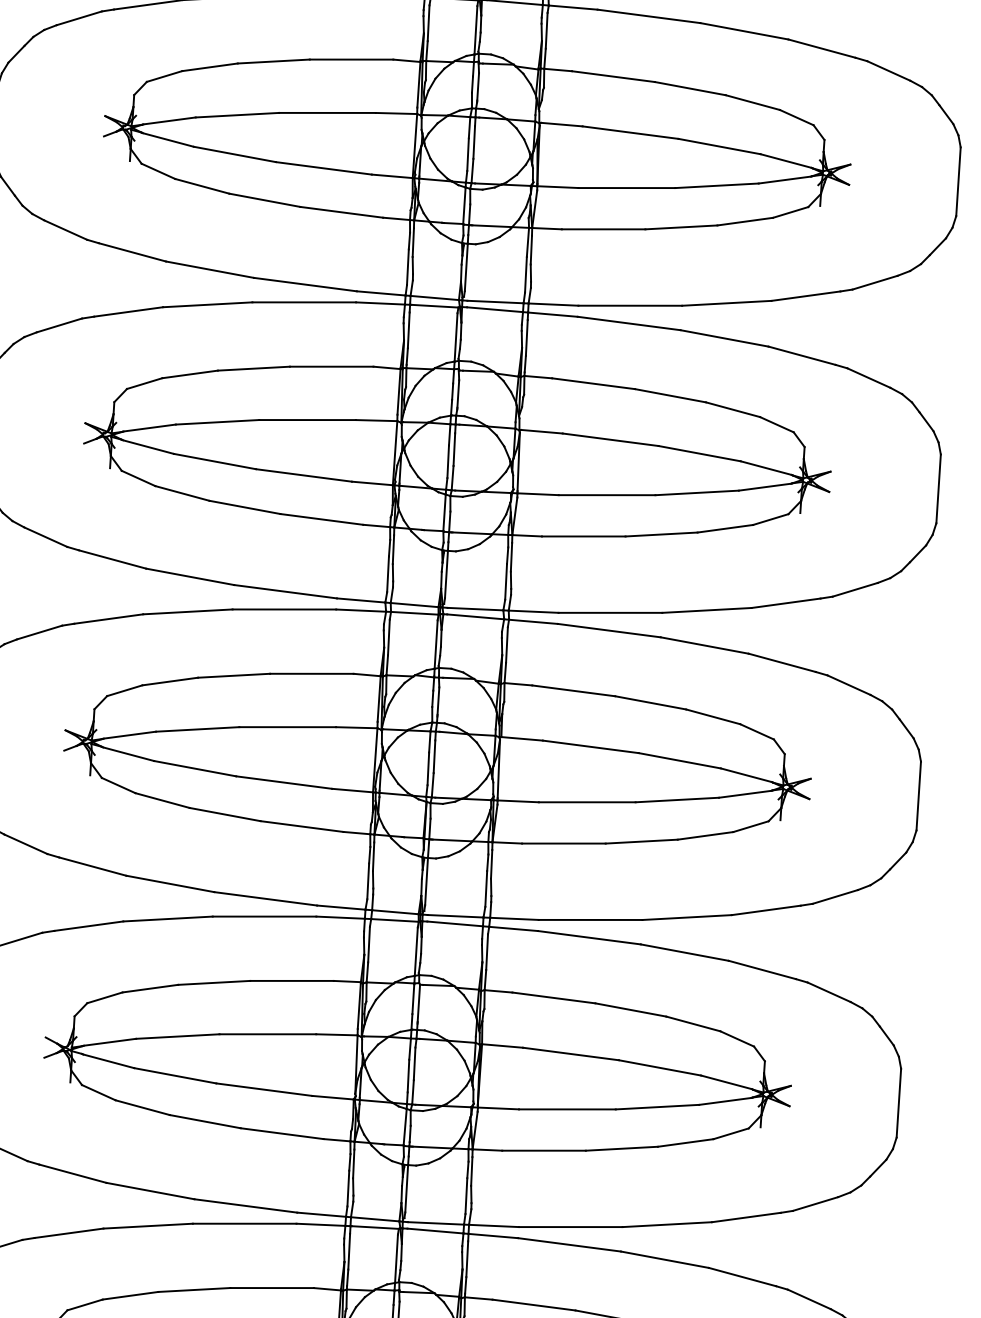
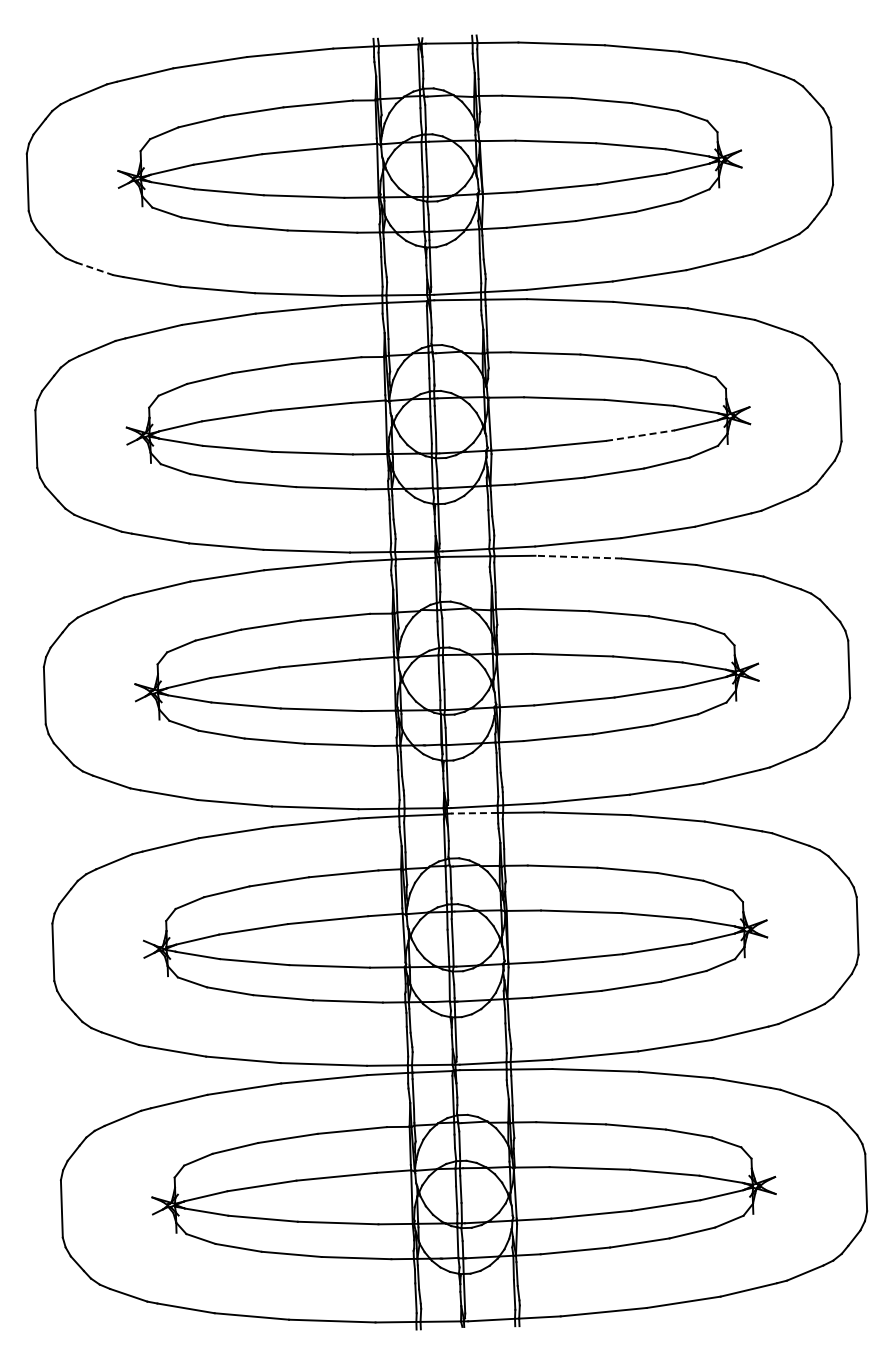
line: (65, 229) -> (94, 268), solid -> dashed
line: (697, 492) -> (640, 435), solid -> dashed
line: (608, 631) -> (578, 557), solid -> dashed
line: (454, 924) -> (474, 813), solid -> dashed

